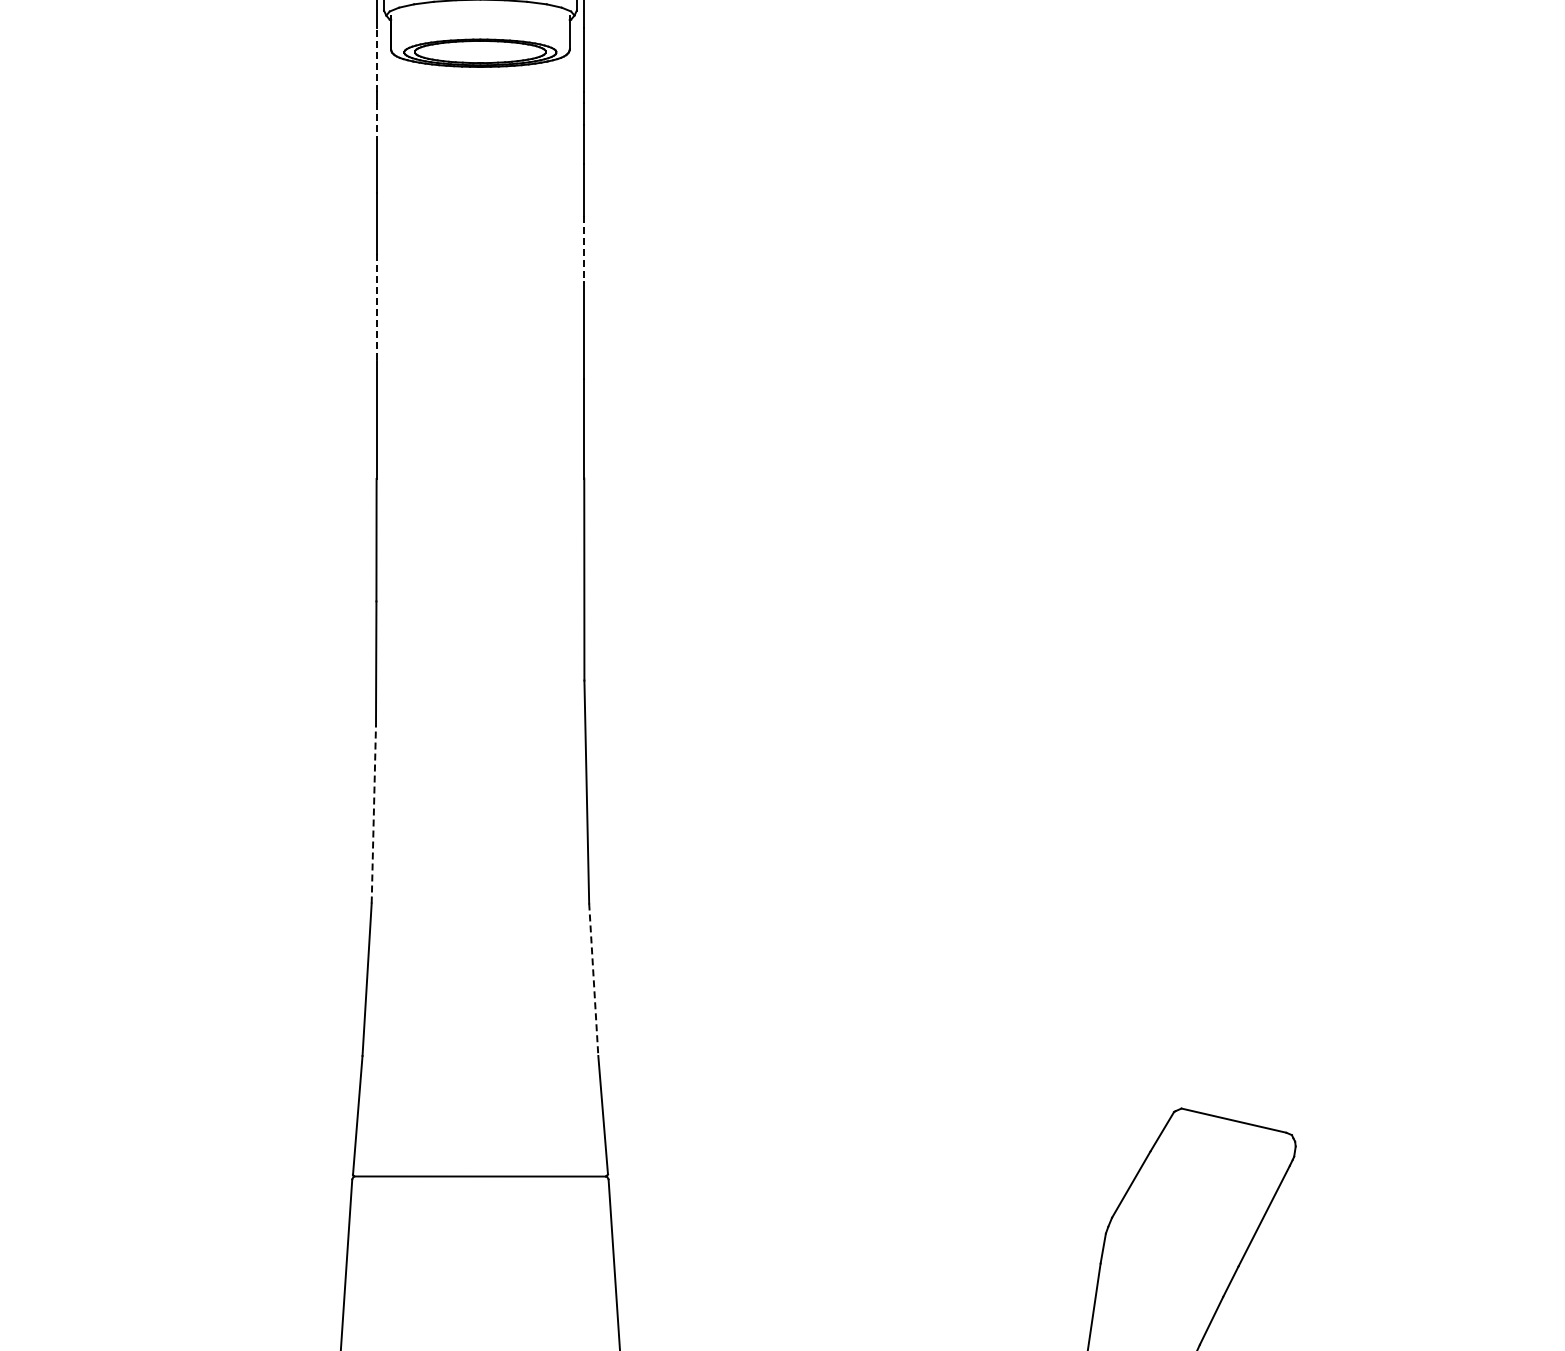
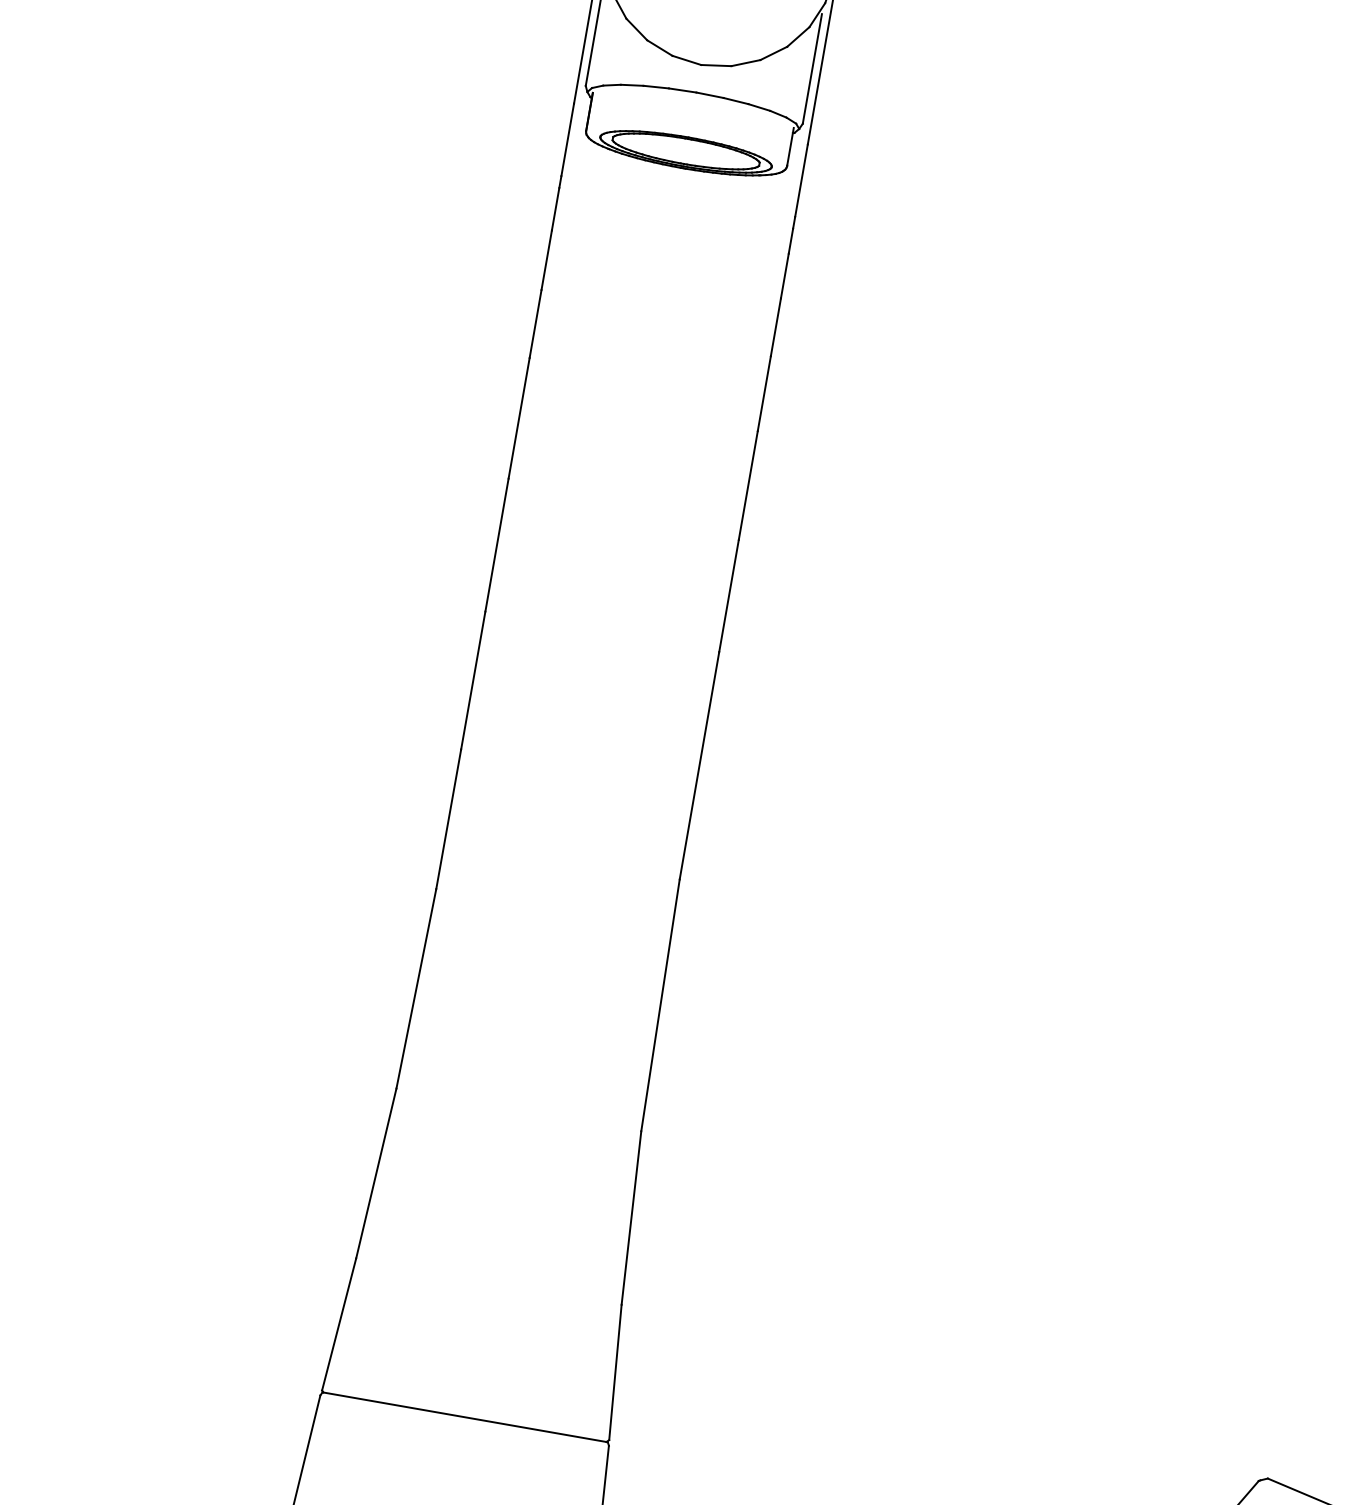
line: (376, 59) -> (567, 139), dashed -> solid
line: (376, 121) -> (555, 209), dashed -> solid
line: (584, 249) -> (764, 394), dashed -> solid
line: (376, 307) -> (518, 418), dashed -> solid
line: (373, 813) -> (416, 987), dashed -> solid
line: (593, 980) -> (631, 1218), dashed -> solid

